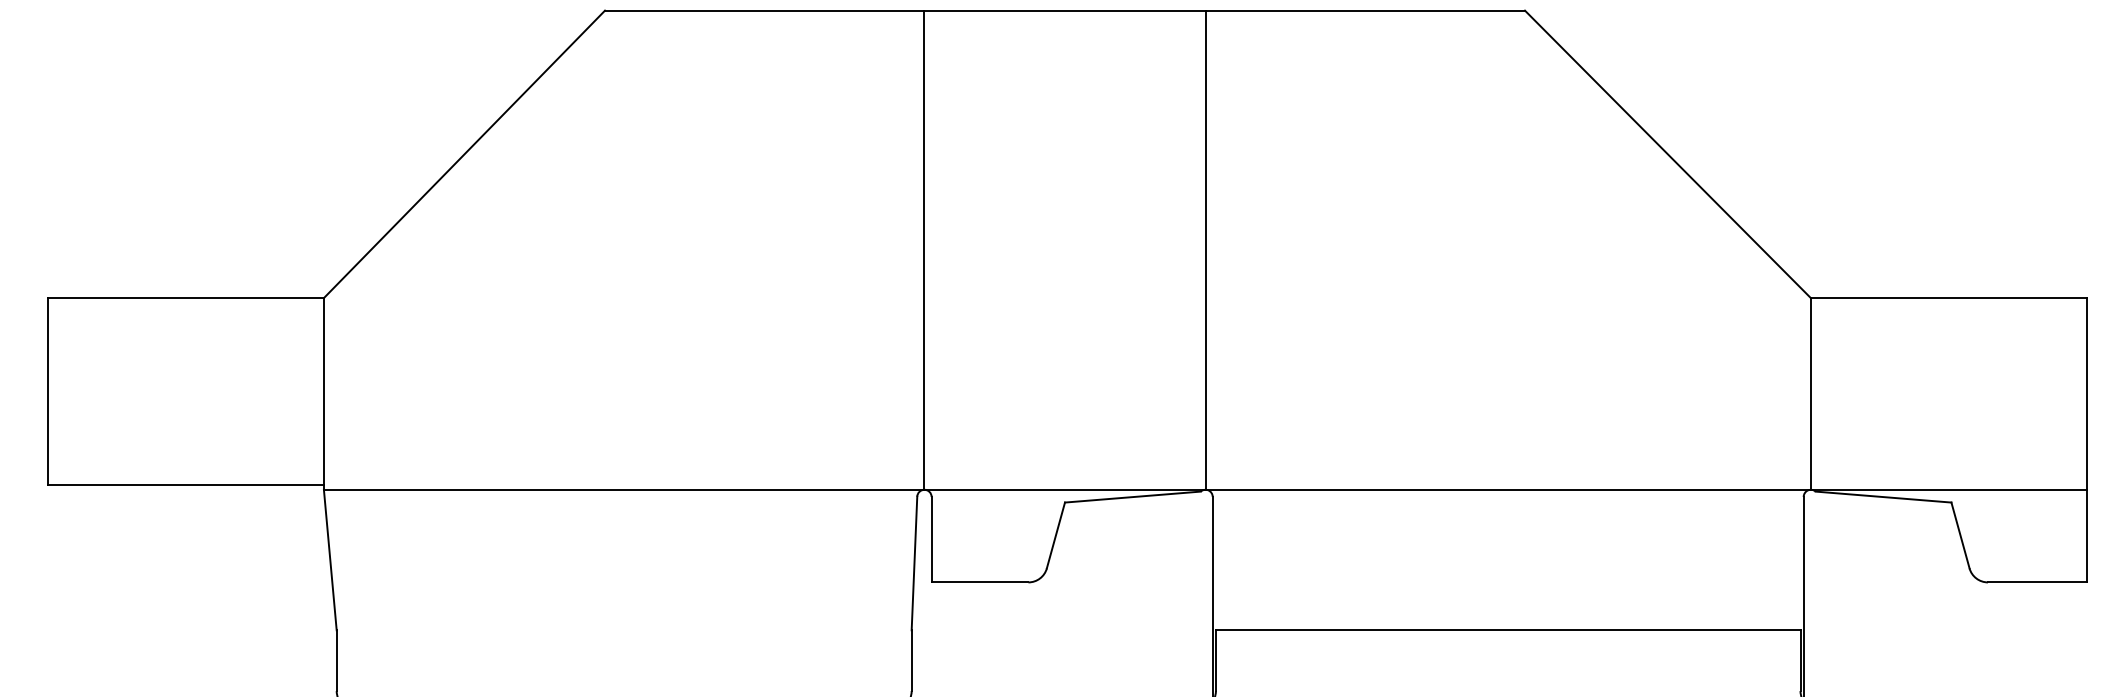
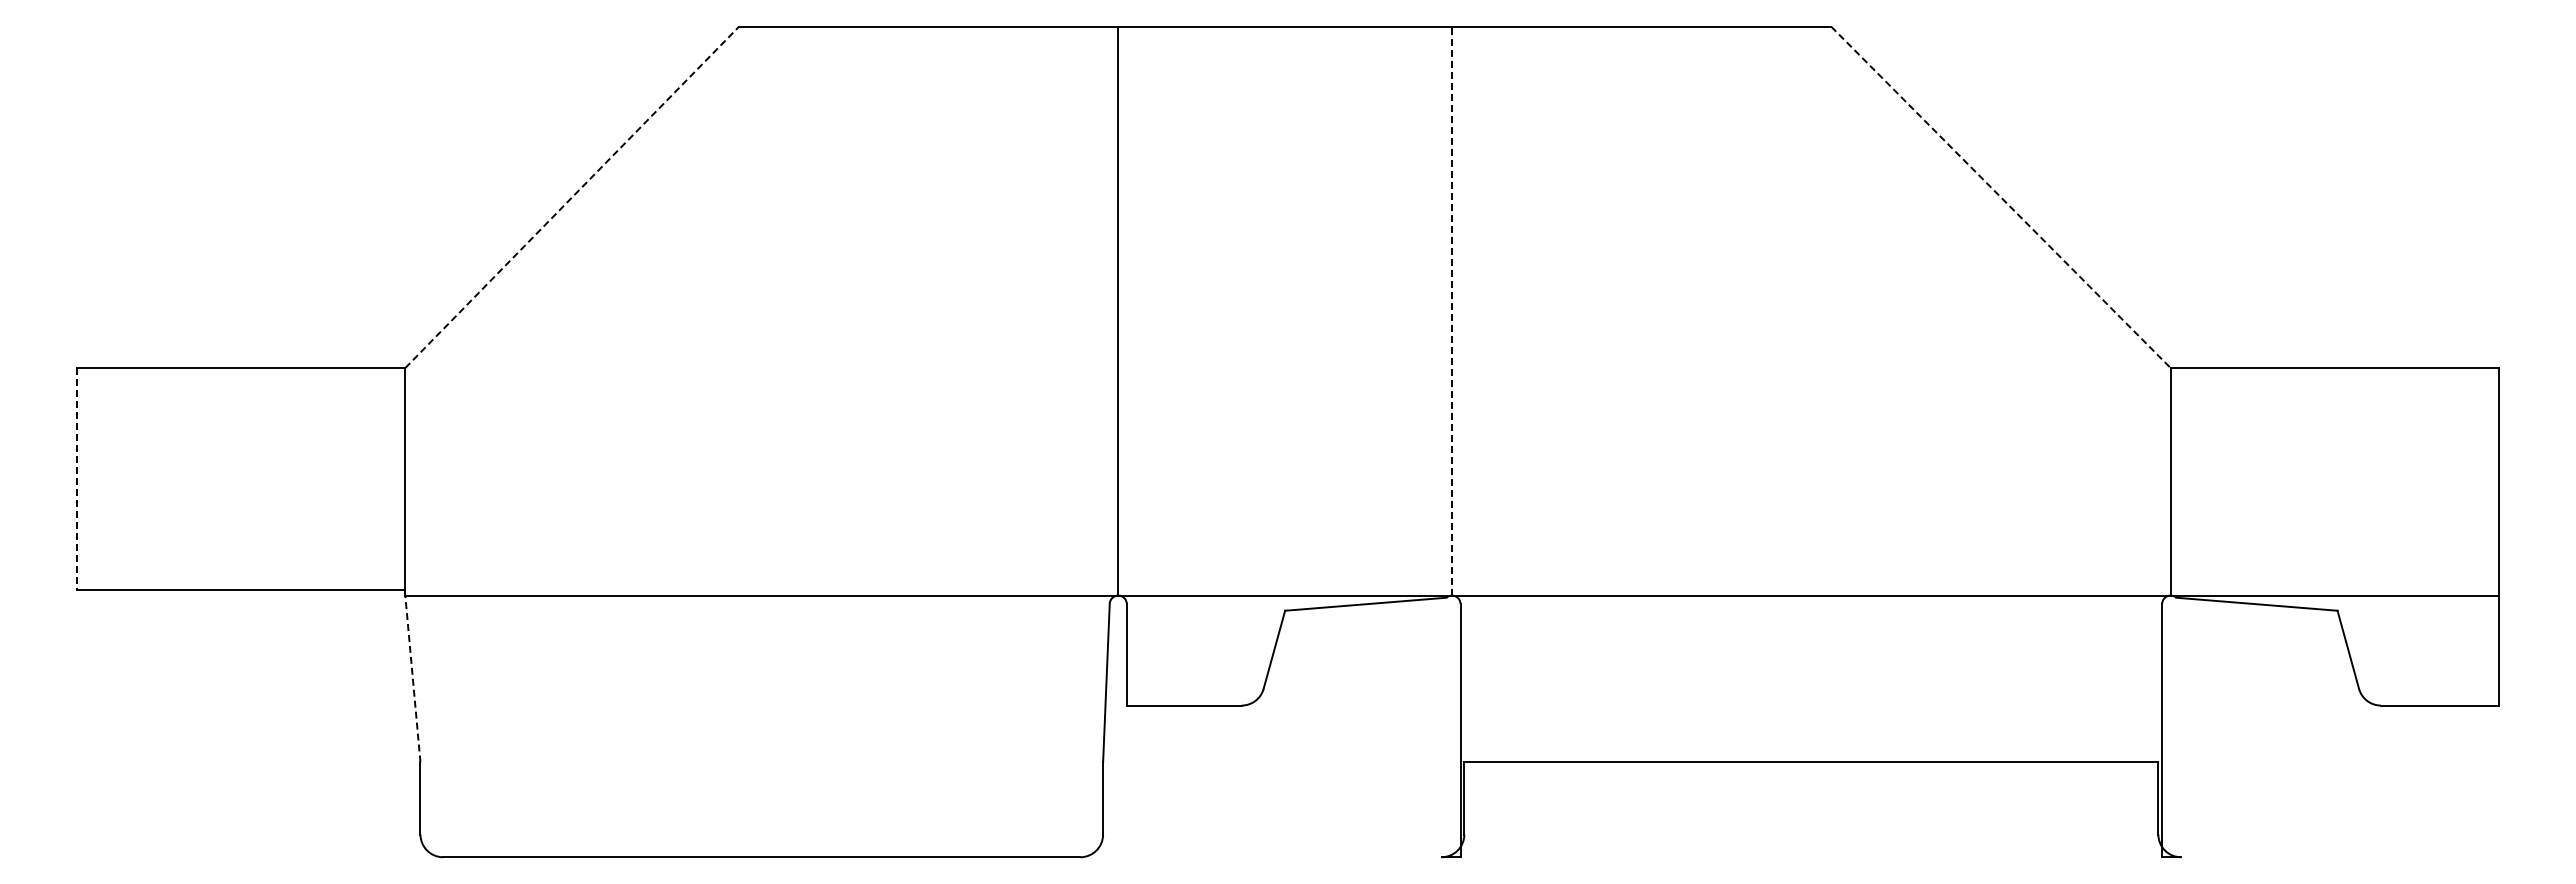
line: (464, 154) -> (572, 197), solid -> dashed
line: (1667, 154) -> (2000, 197), solid -> dashed
line: (1205, 249) -> (1452, 310), solid -> dashed
line: (47, 391) -> (77, 478), solid -> dashed
line: (329, 560) -> (412, 679), solid -> dashed

